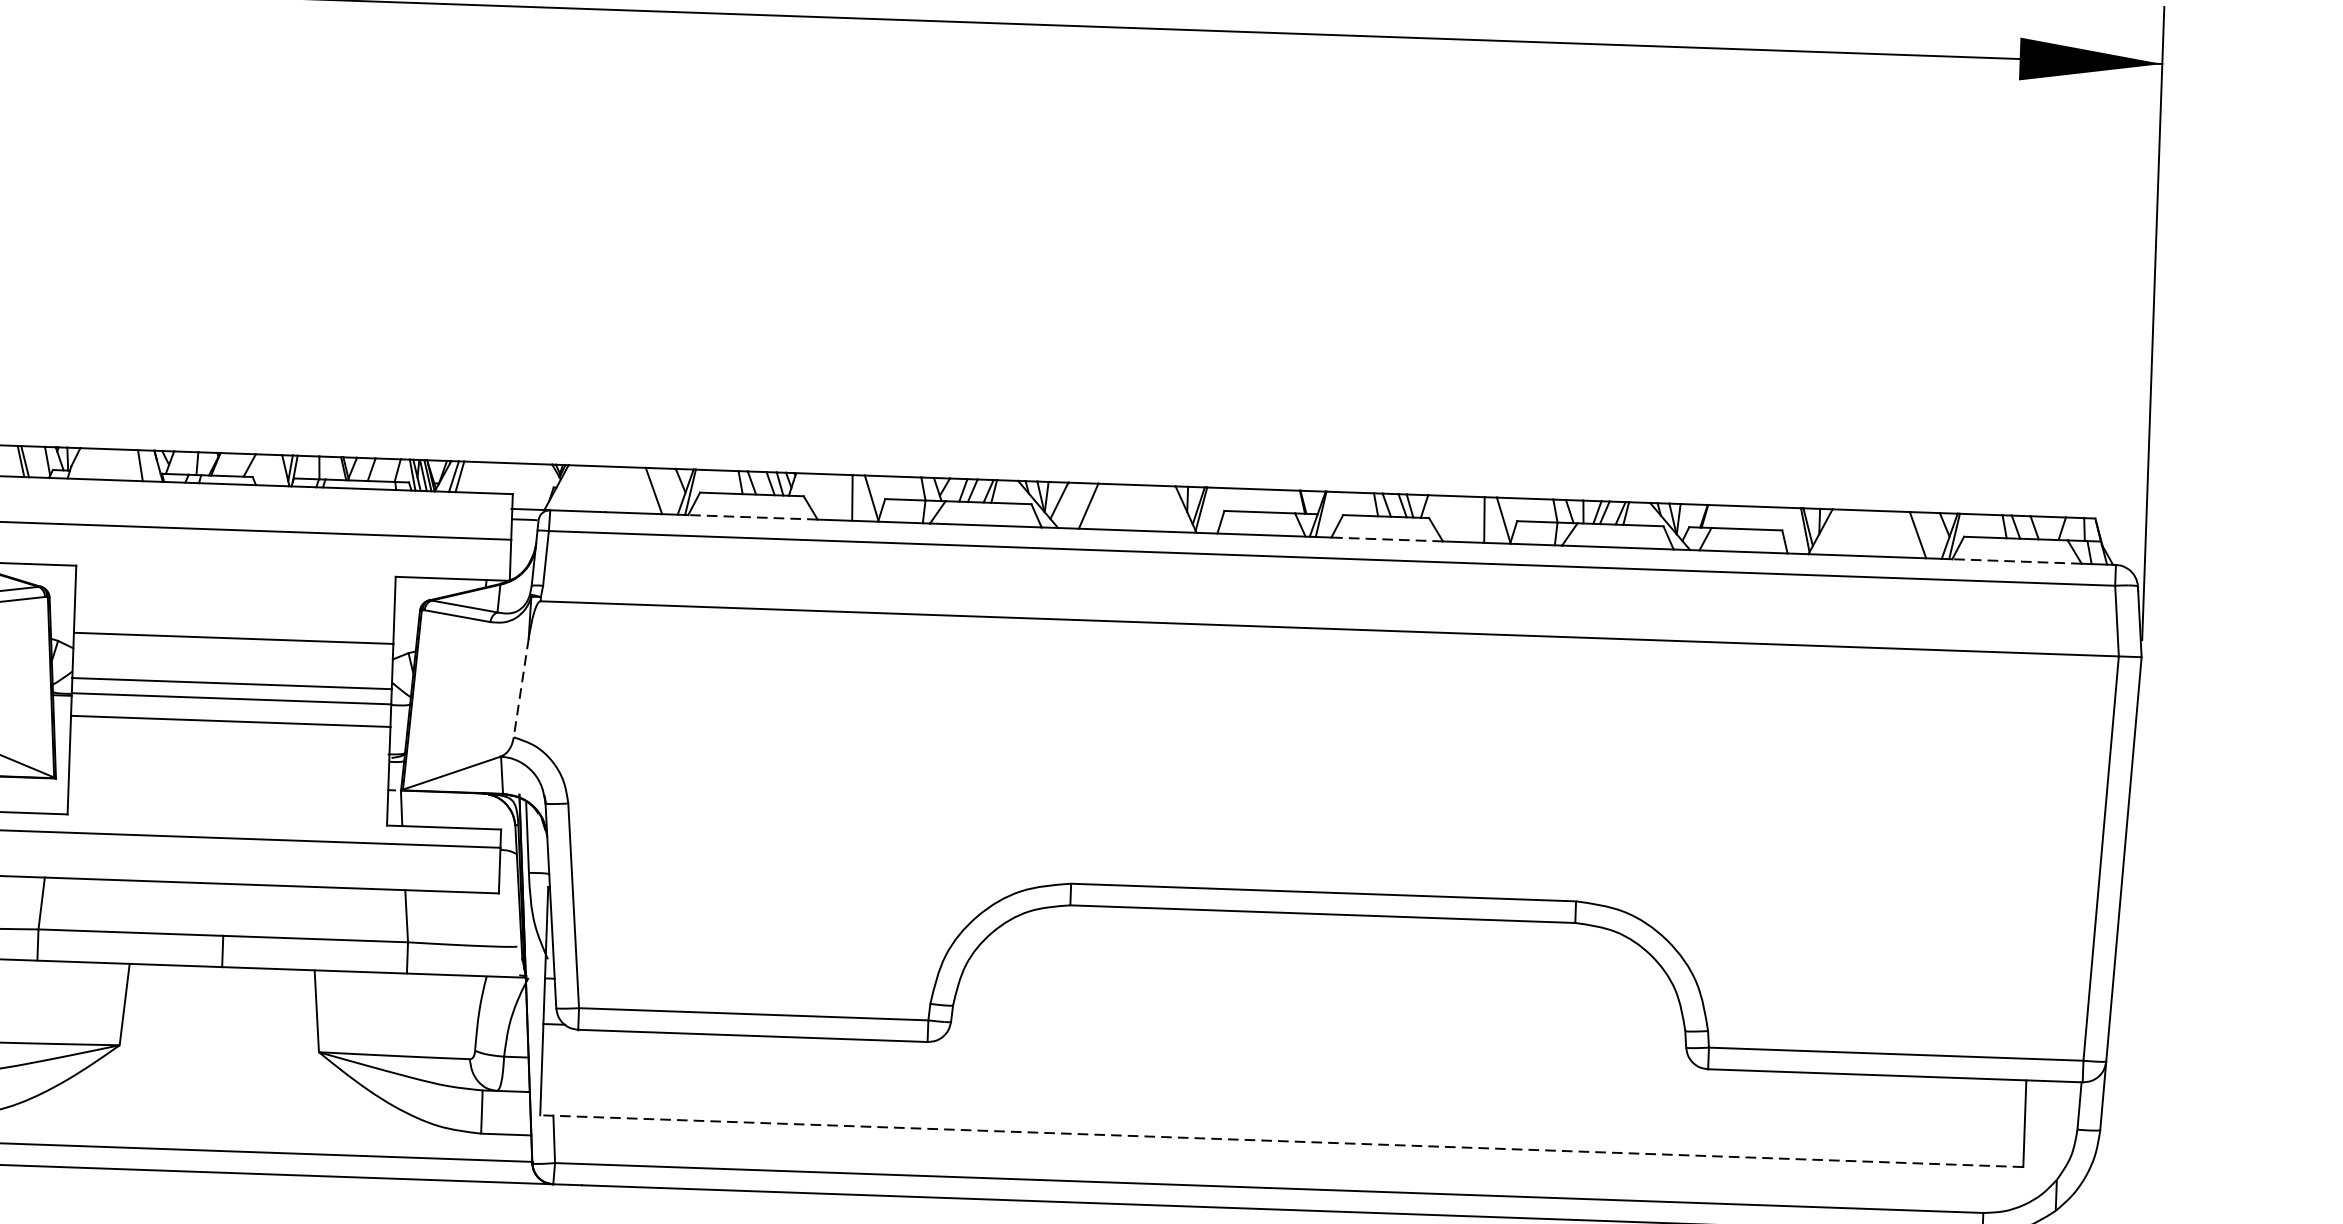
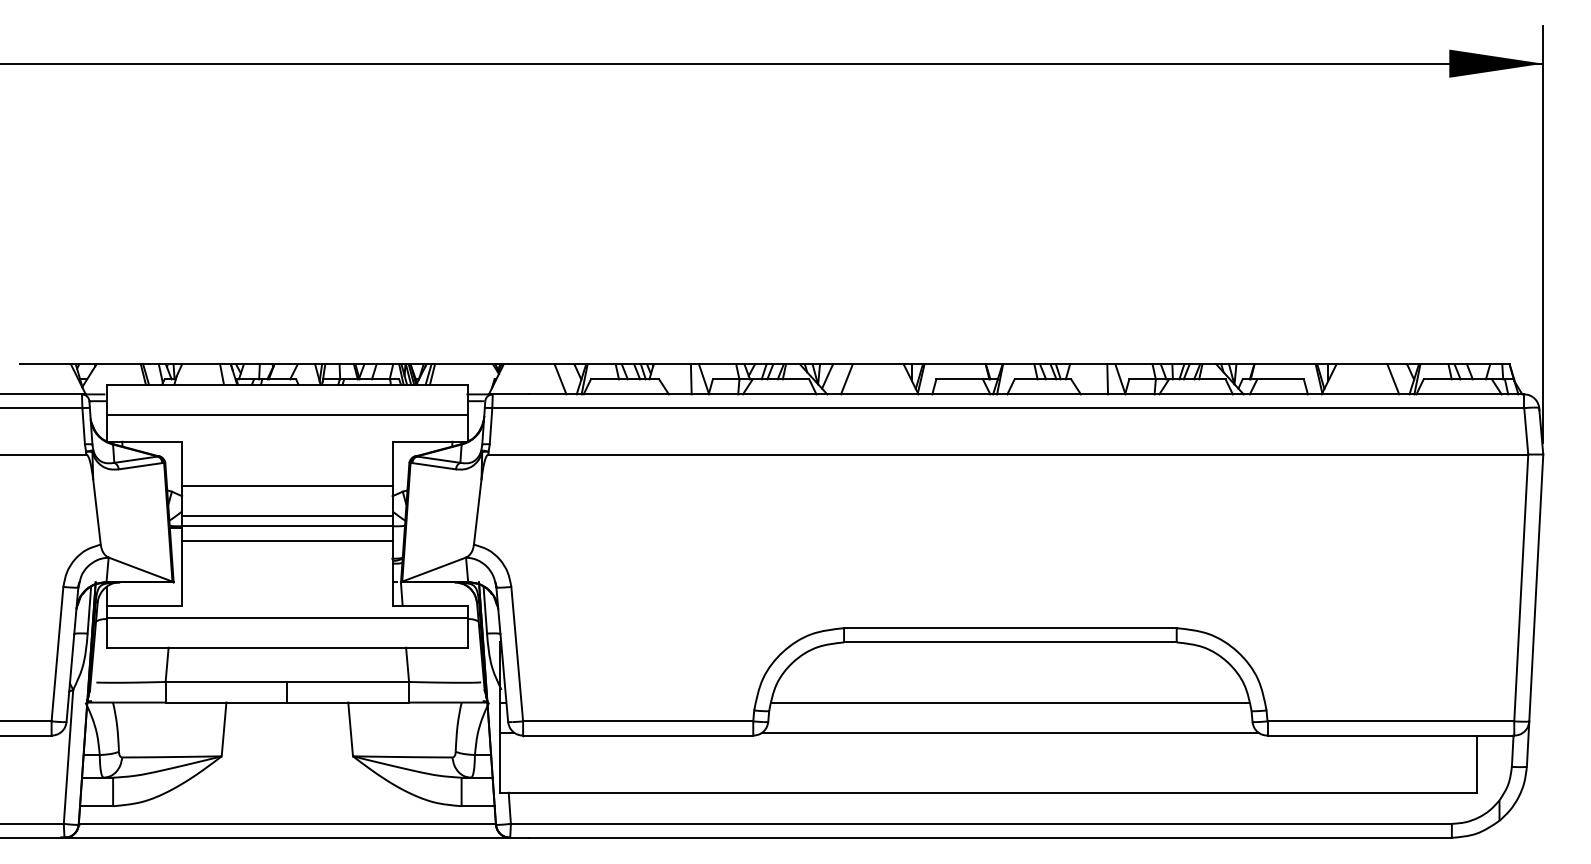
line: (753, 517) -> (626, 394), dashed -> solid
line: (1387, 539) -> (1044, 394), dashed -> solid
line: (2017, 561) -> (1459, 394), dashed -> solid
line: (520, 688) -> (477, 512), dashed -> solid
line: (1319, 1005) -> (1010, 702), added
line: (1316, 1050) -> (1009, 732), added
line: (1281, 1140) -> (988, 792), dashed -> solid

